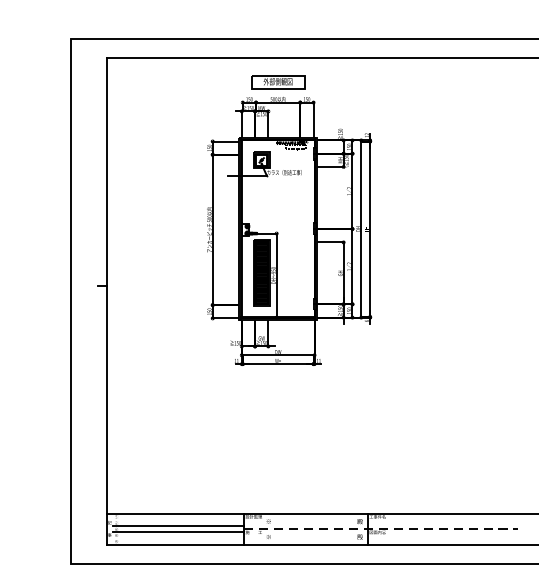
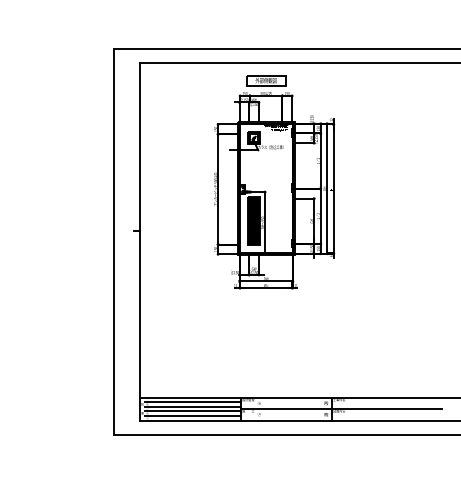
line: (177, 520) -> (192, 402), added
line: (380, 529) -> (341, 409), dashed -> solid
line: (177, 538) -> (192, 415), added

